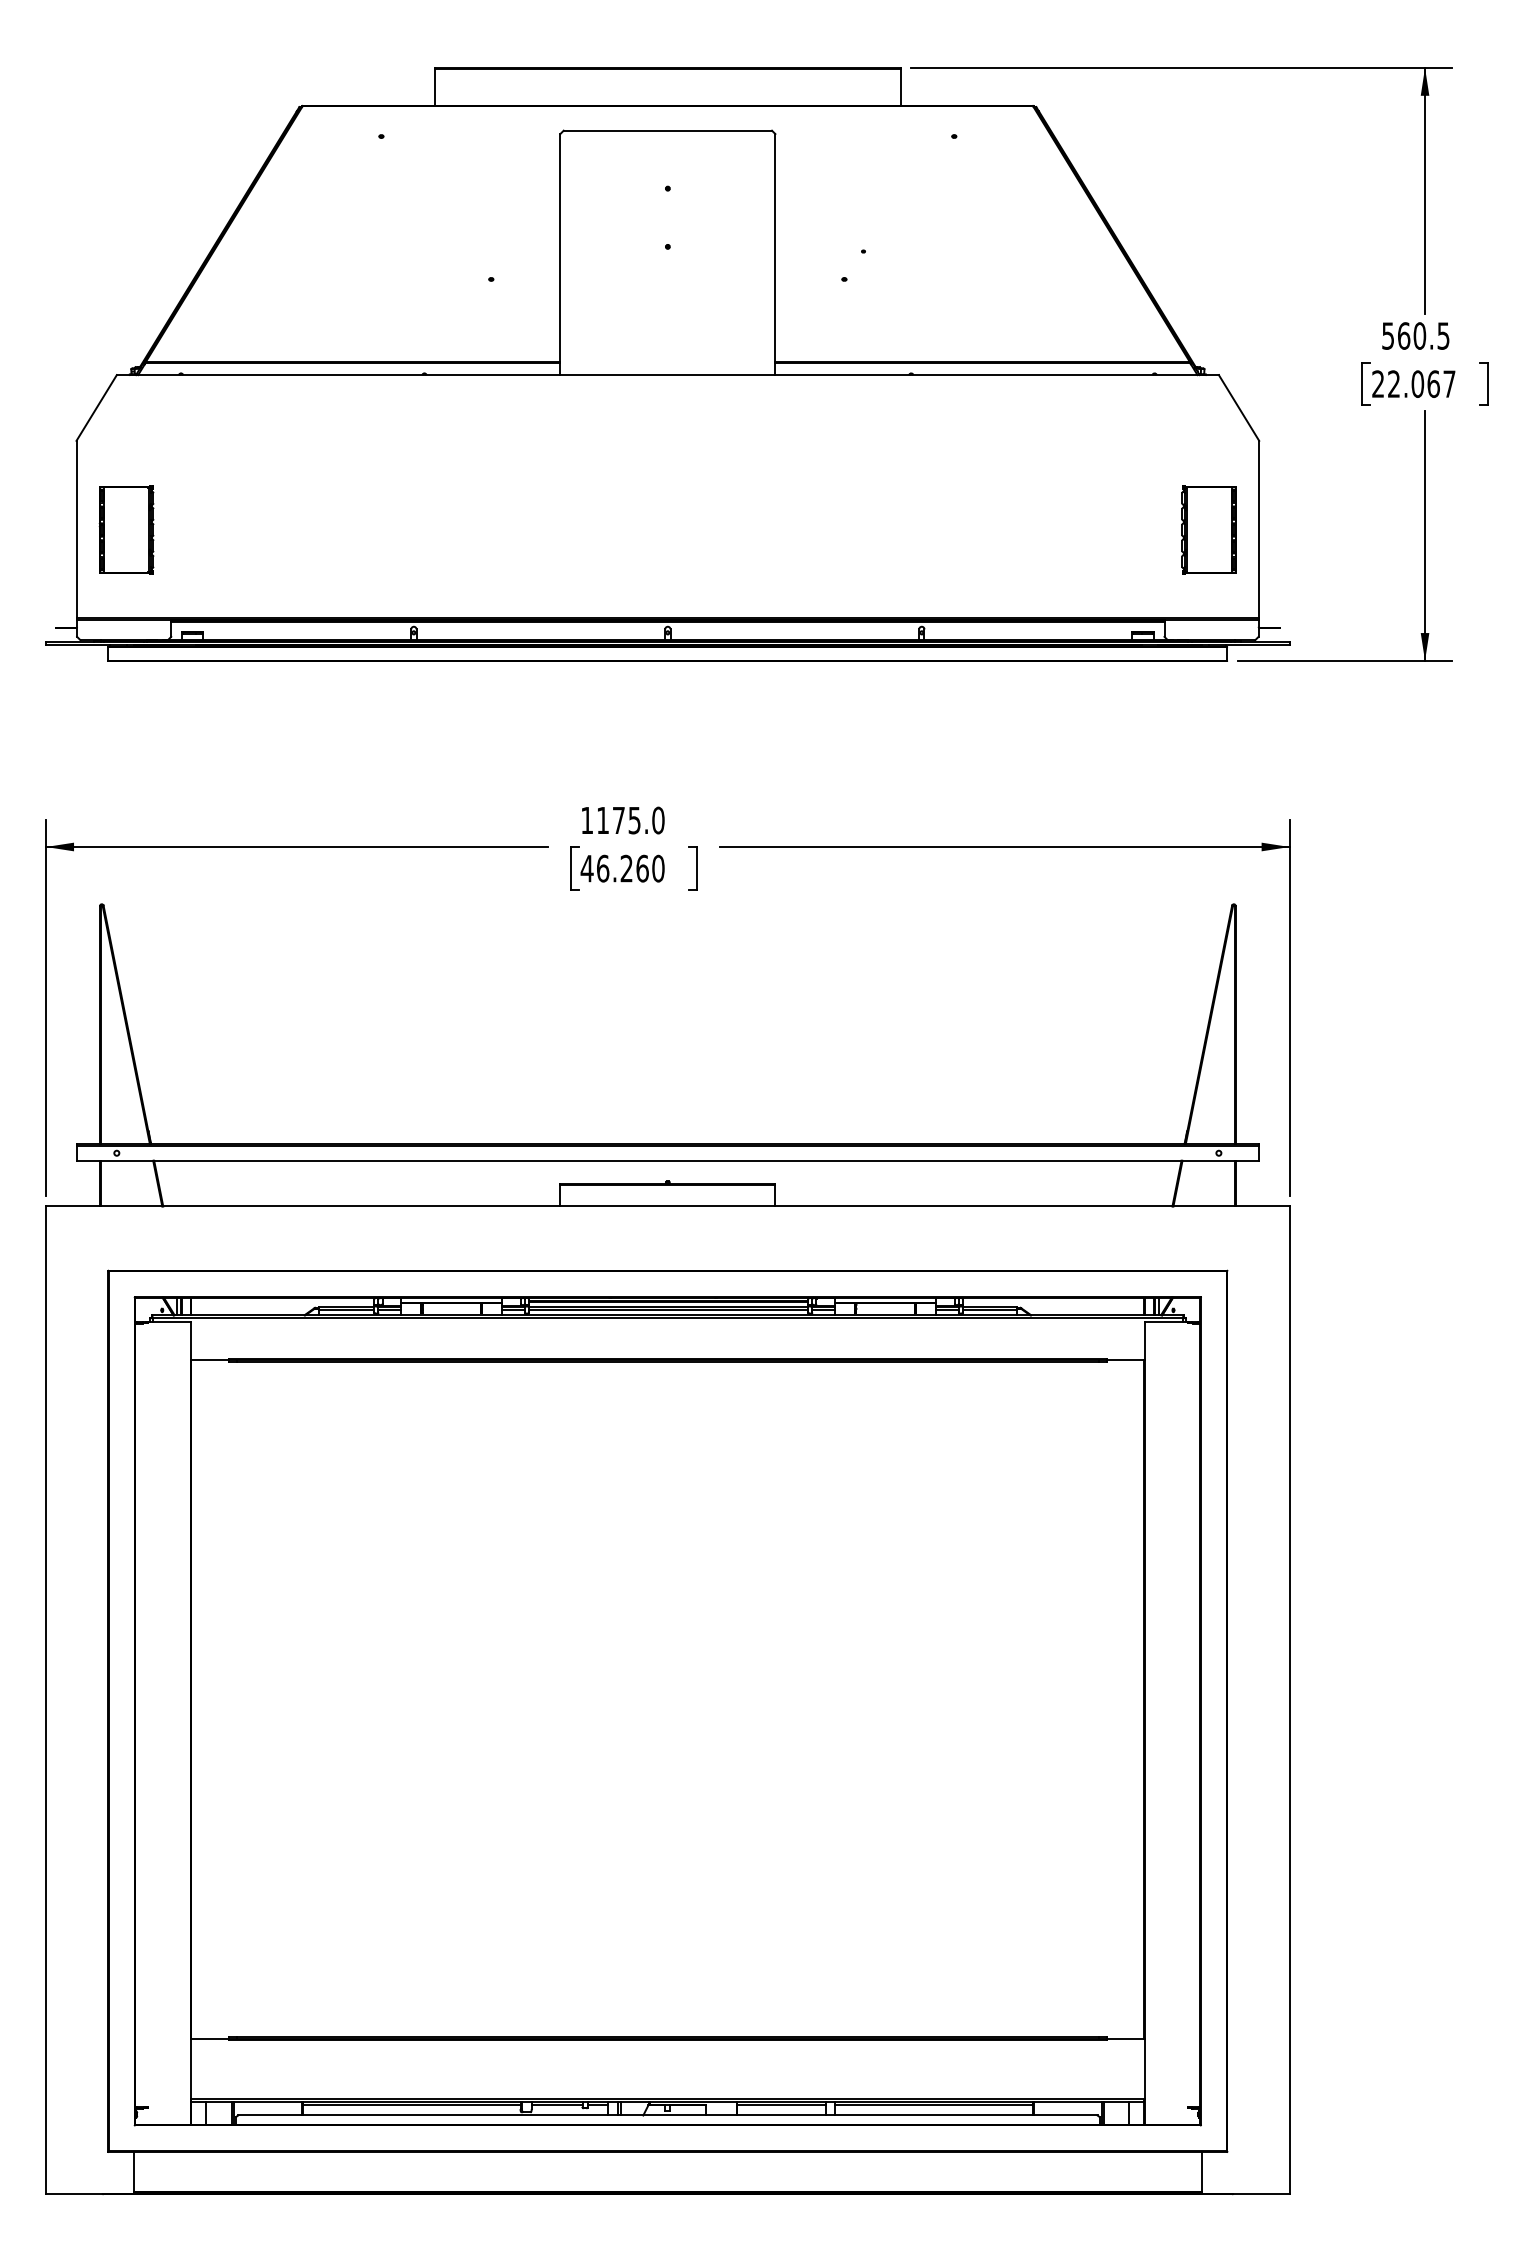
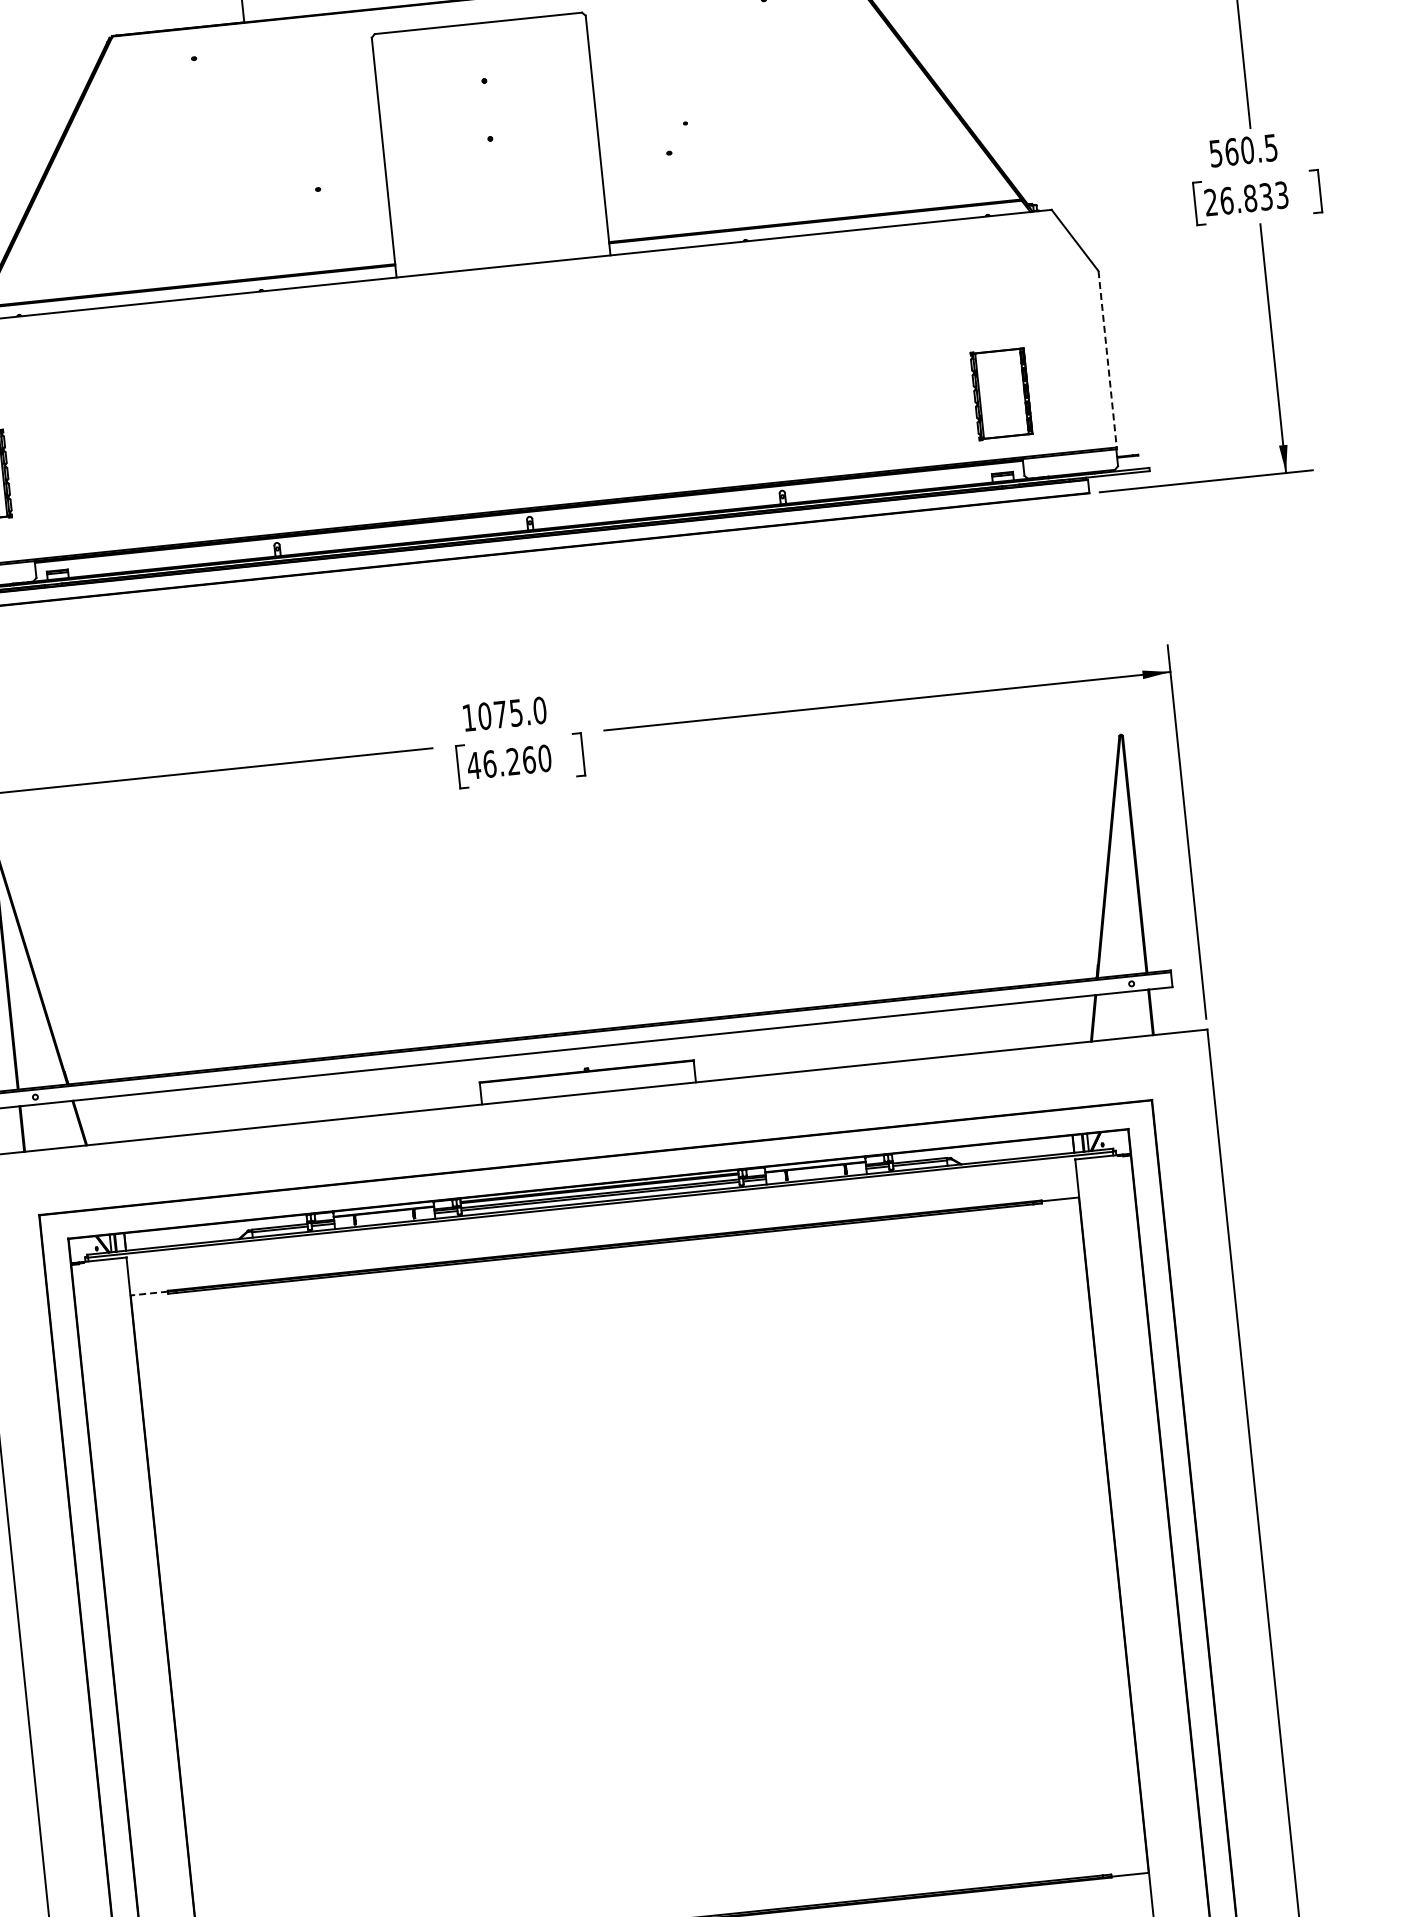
text: (1421, 384) -> (1254, 198), 22.067 -> 26.833
part: (1208, 529) -> (1000, 393), moved
line: (1259, 529) -> (1107, 359), solid -> dashed
text: (602, 820) -> (484, 716), 1175.0 -> 1075.0
line: (209, 1360) -> (148, 1293), solid -> dashed

